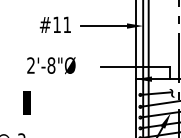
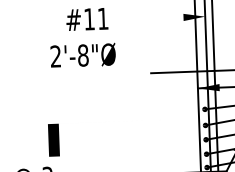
line: (103, 26) -> (151, 19), removed
text: (51, 65) -> (83, 55), moved
line: (26, 102) -> (52, 139), moved

